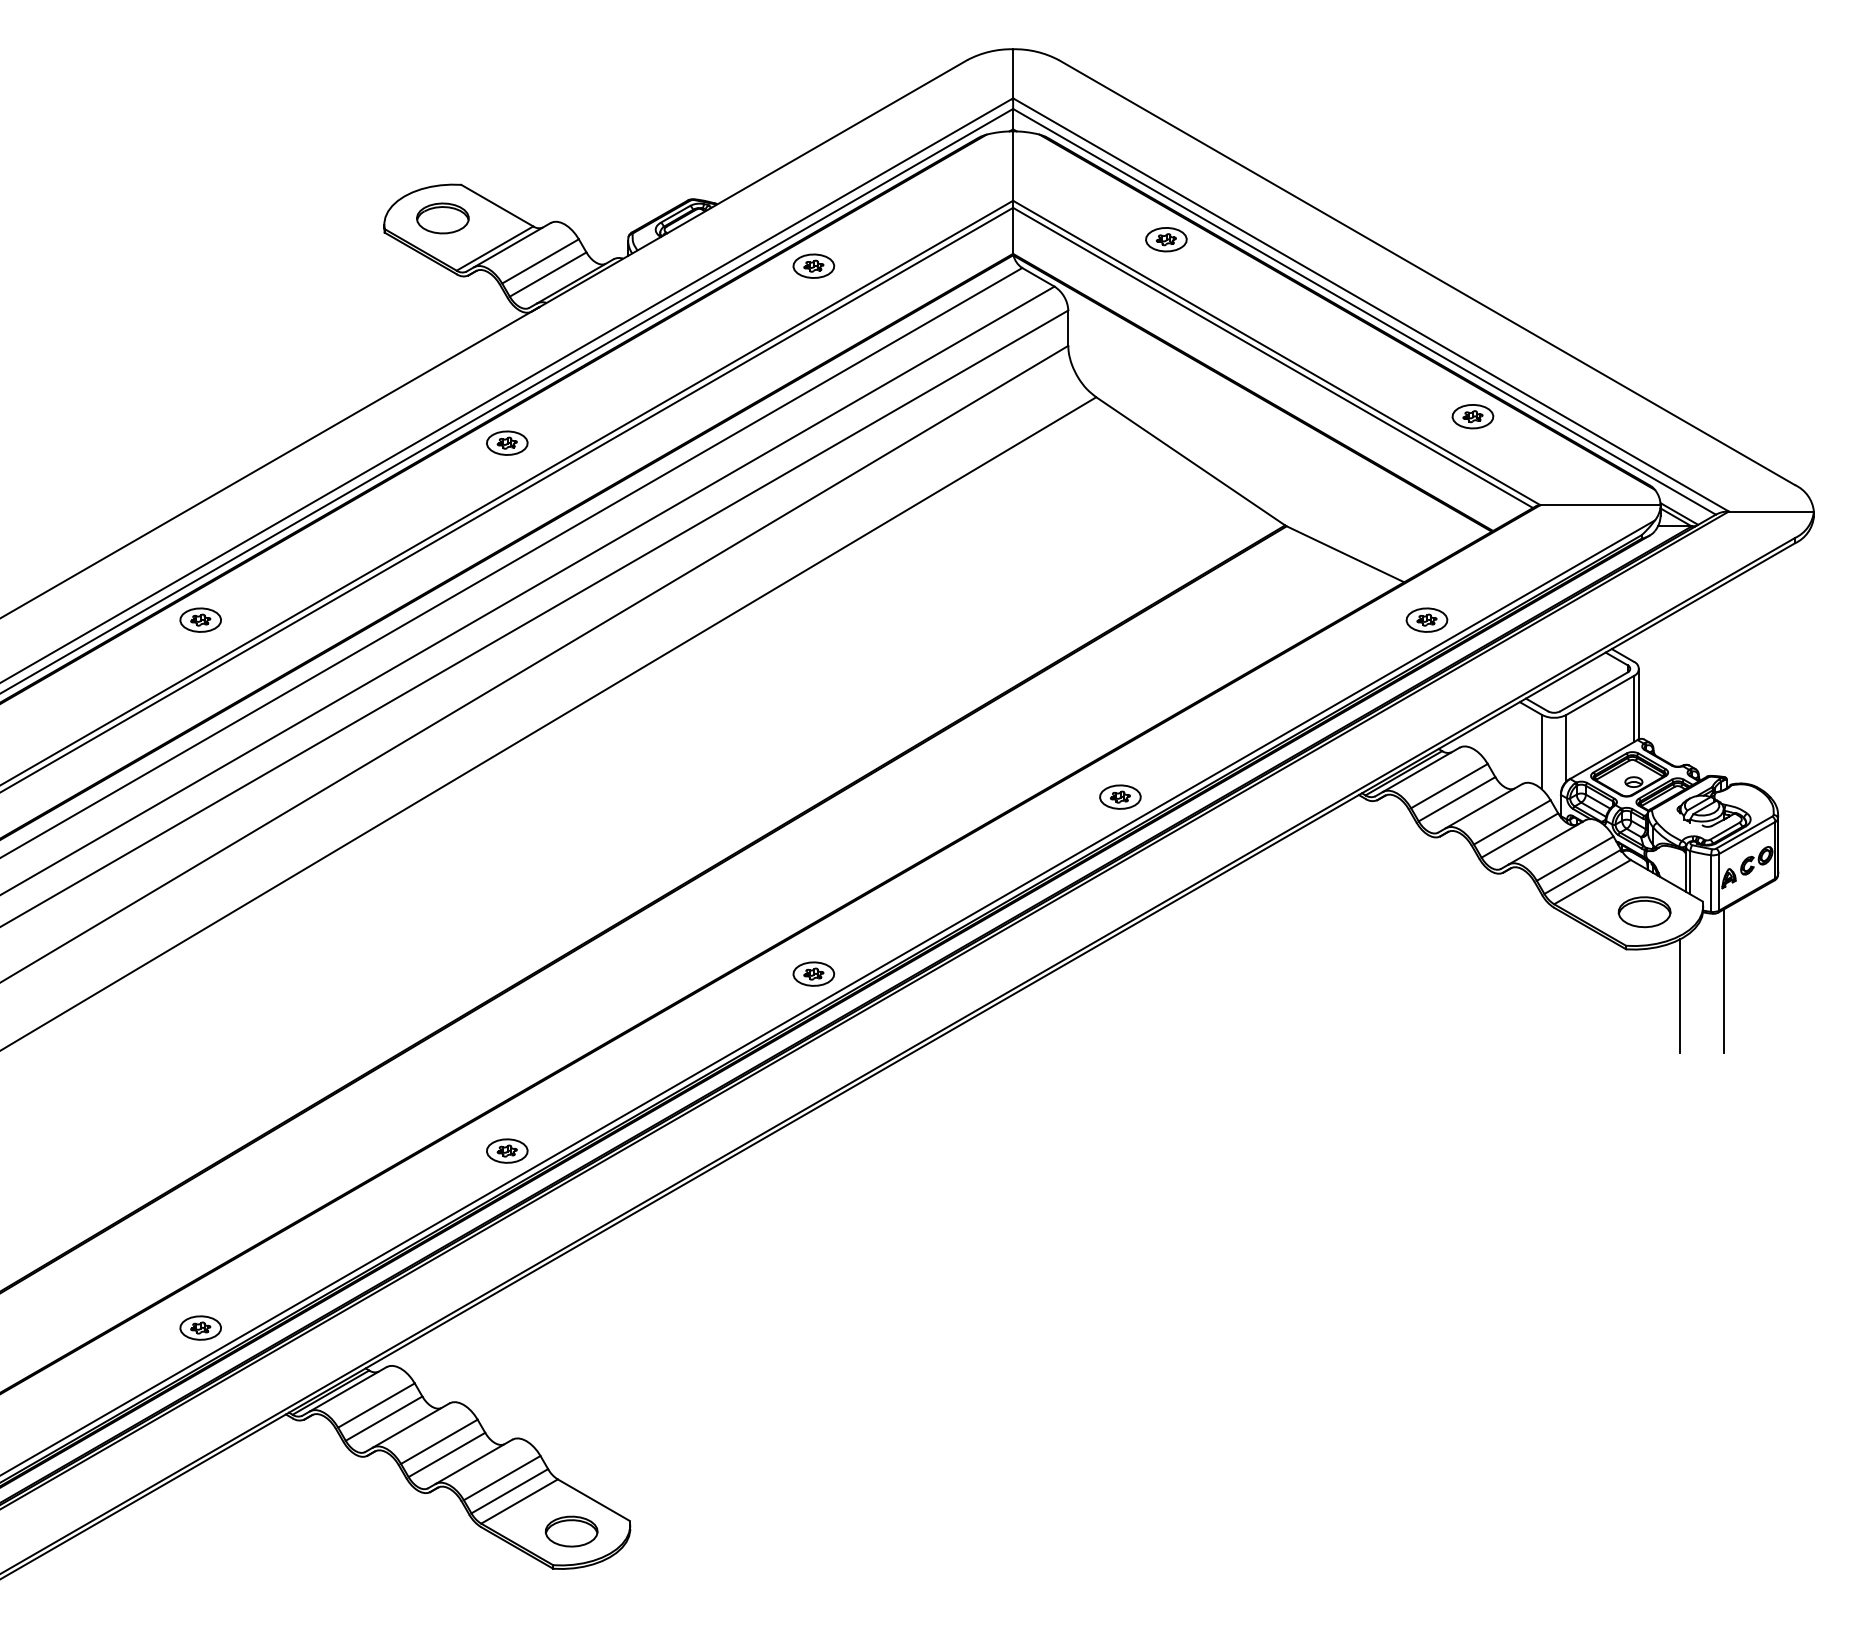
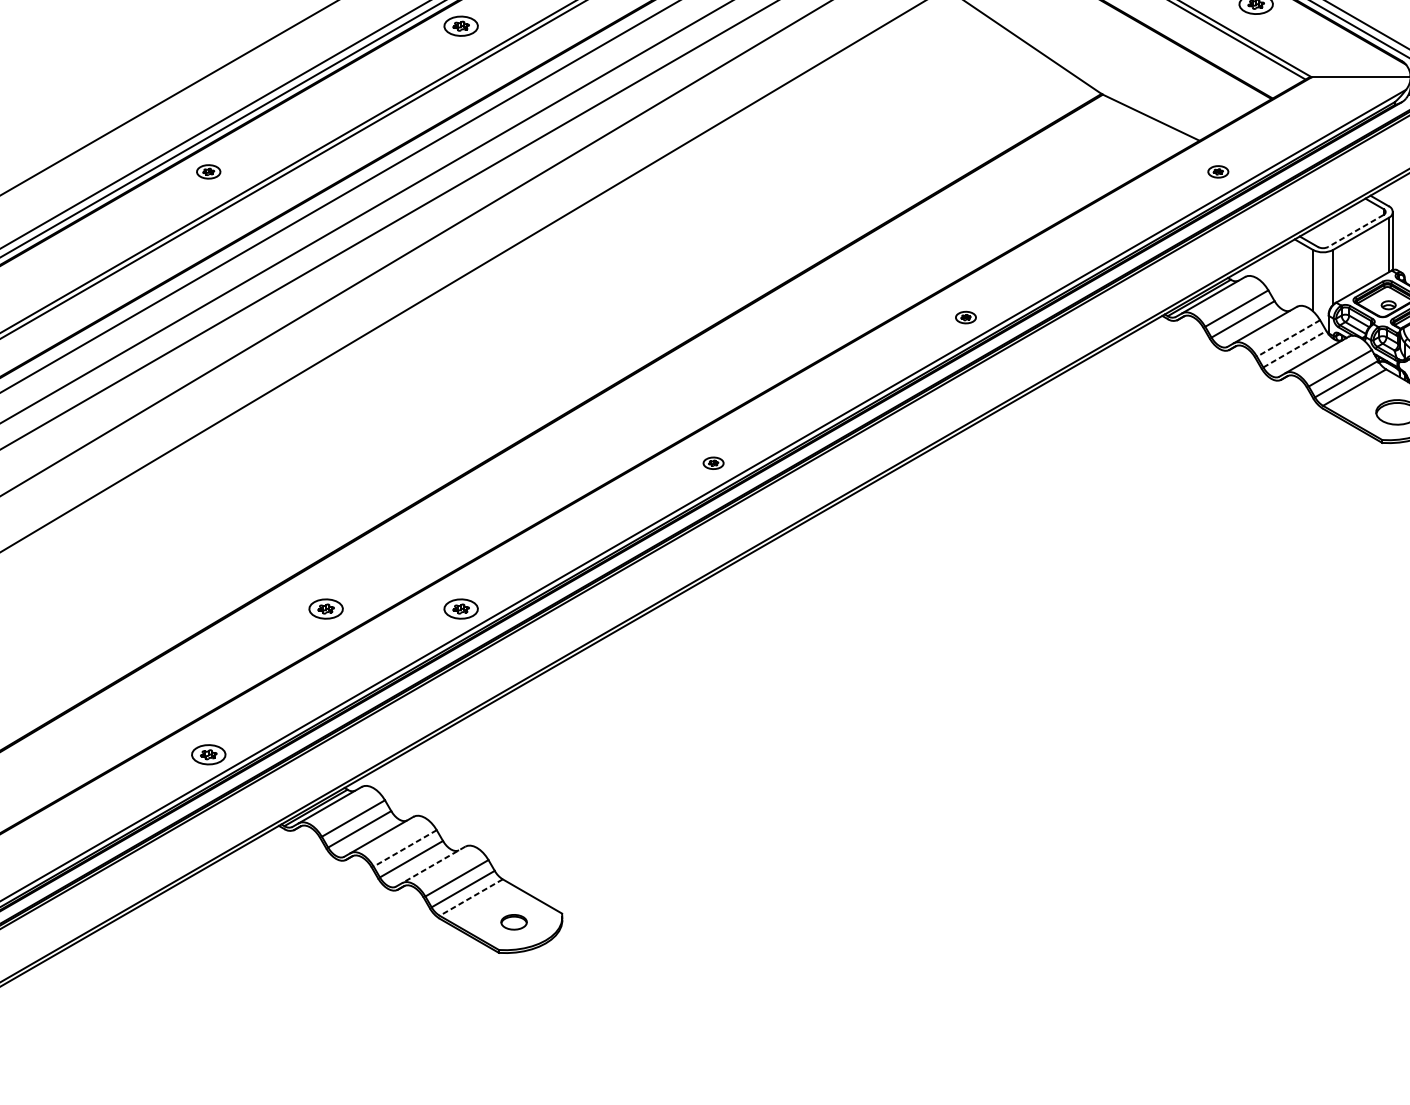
part: (200, 619) -> (208, 171), size x0.7
part: (1426, 619) -> (1217, 171), size x0.6
line: (1594, 691) -> (1356, 230), solid -> dashed
part: (1120, 796) -> (966, 317), size x0.6
line: (1511, 822) -> (1287, 338), solid -> dashed
line: (1520, 835) -> (1295, 349), solid -> dashed
part: (813, 973) -> (713, 462), size x0.6
part: (343, 1150) -> (326, 608), added
line: (438, 1442) -> (404, 848), solid -> dashed
line: (473, 1462) -> (433, 865), solid -> dashed
line: (519, 1501) -> (471, 897), solid -> dashed
part: (571, 1531) -> (514, 922), size x0.6

